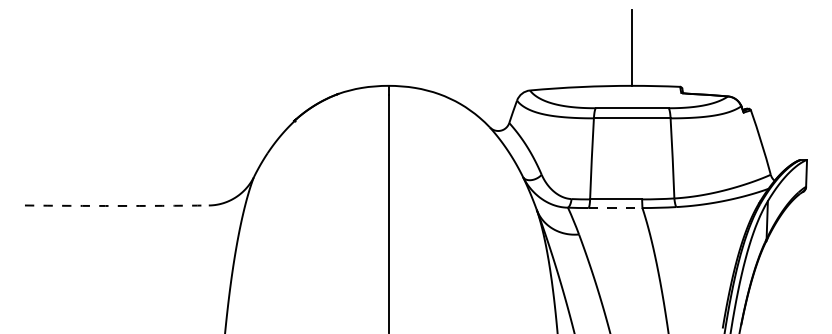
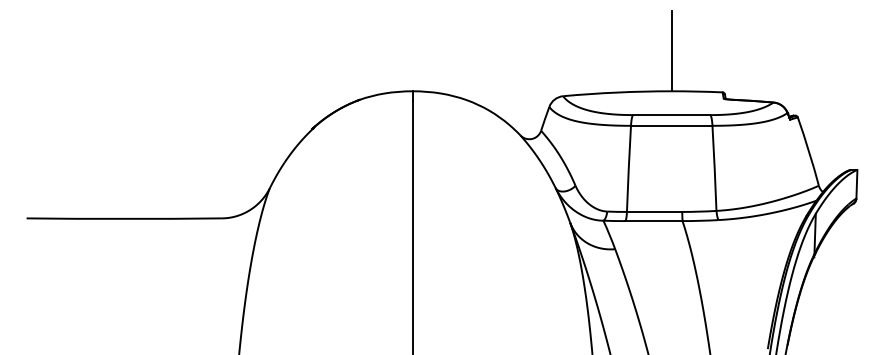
arc: (116, 205) -> (123, 218), dashed -> solid
line: (615, 208) -> (653, 221), dashed -> solid

